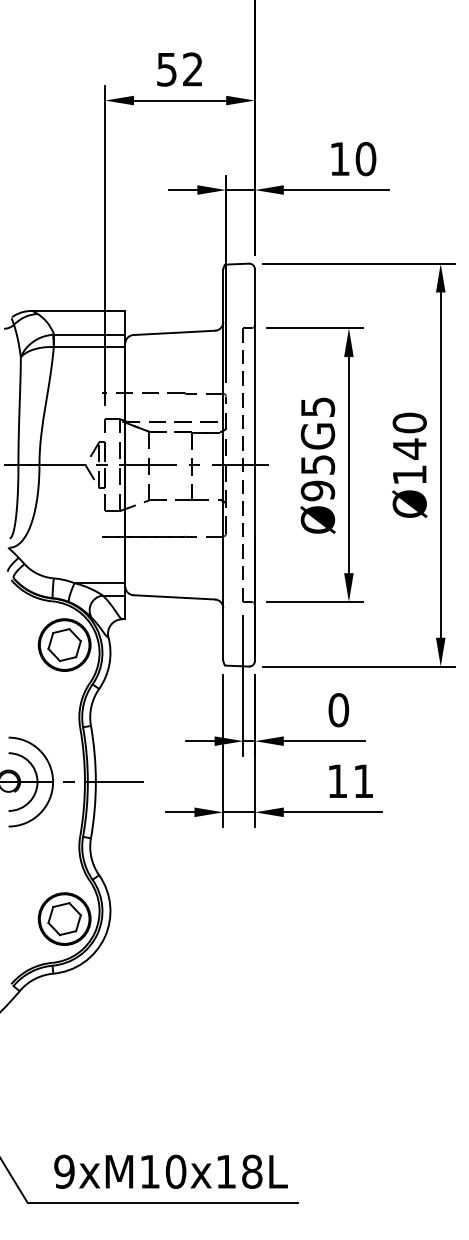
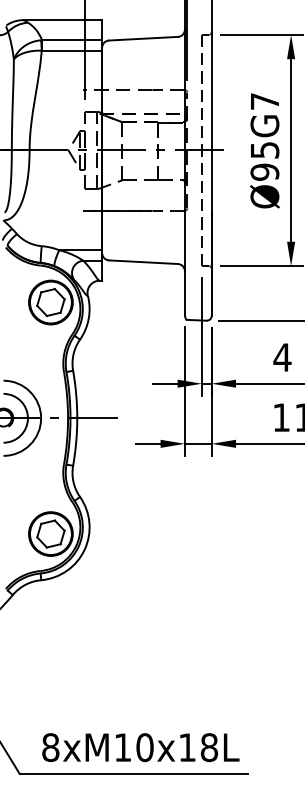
text: (318, 406) -> (265, 100), Ø95G5 -> Ø95G7
text: (338, 710) -> (282, 357), 0 -> 4
text: (64, 1171) -> (50, 747), 9xM10x18L -> 8xM10x18L

